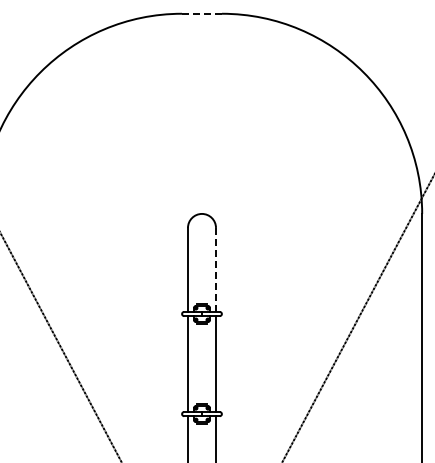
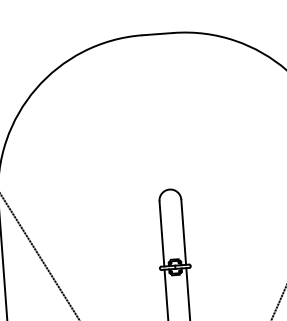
line: (201, 13) -> (157, 33), dashed -> solid
line: (216, 269) -> (184, 231), dashed -> solid

